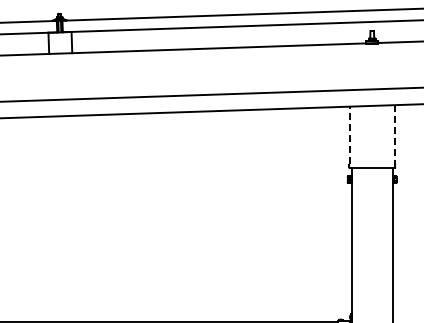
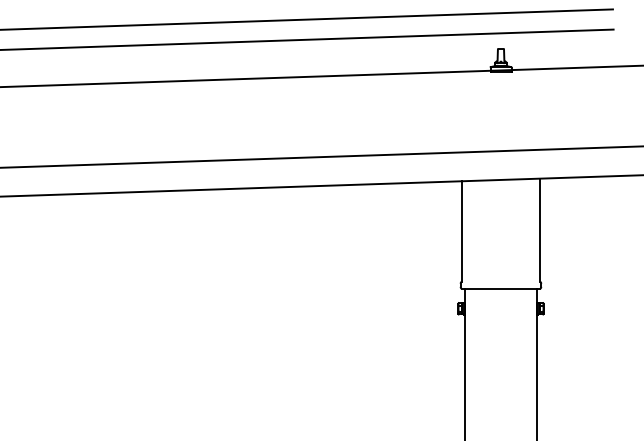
line: (394, 134) -> (539, 229), dashed -> solid
line: (349, 135) -> (461, 231), dashed -> solid

